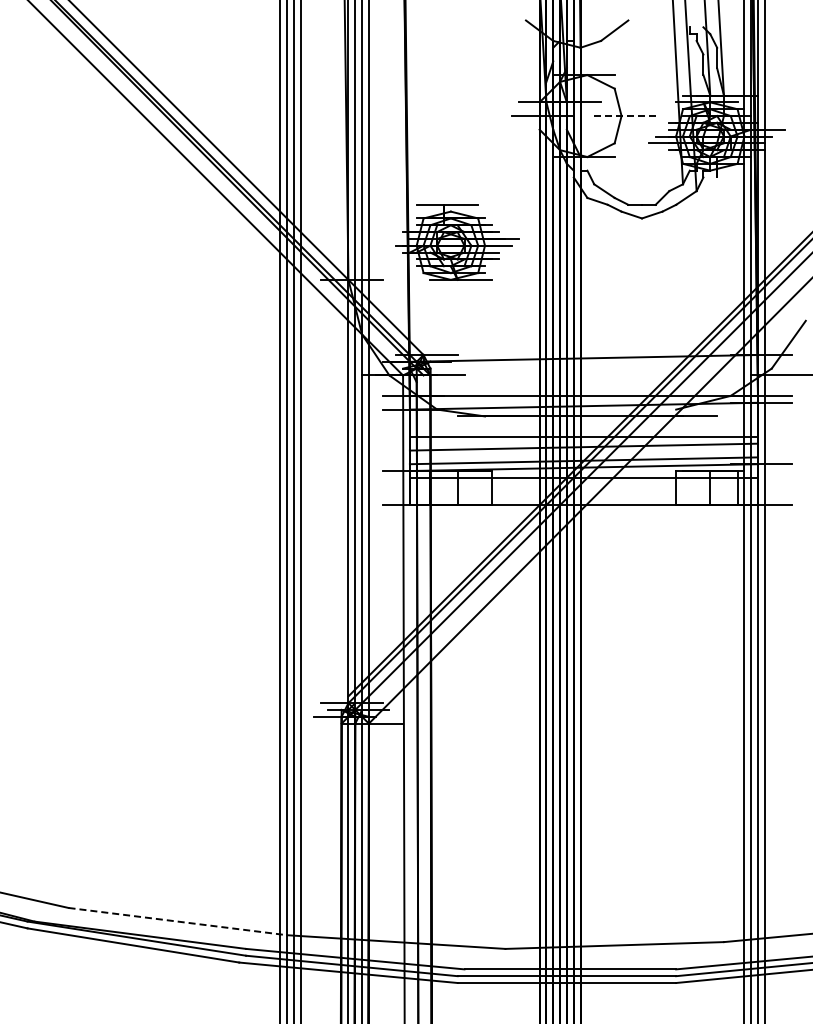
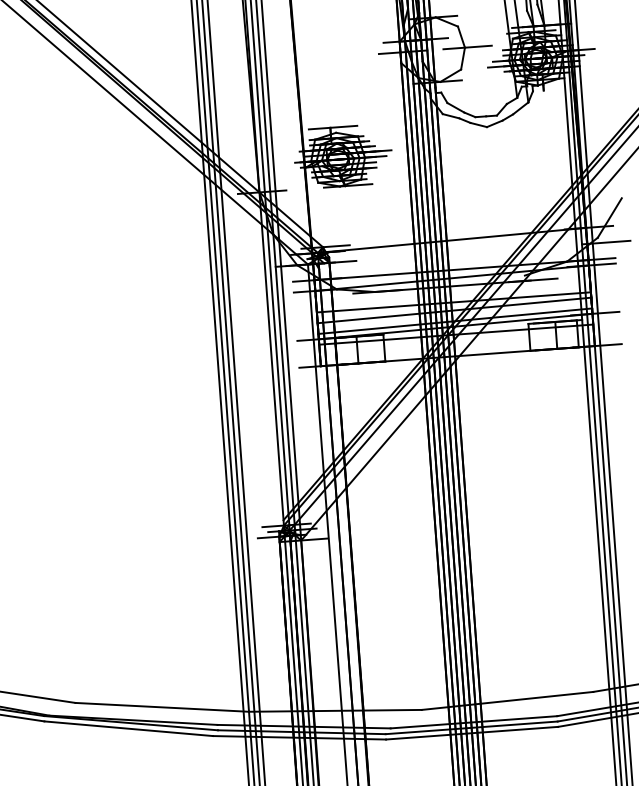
line: (624, 116) -> (467, 47), dashed -> solid
line: (178, 921) -> (162, 707), dashed -> solid

